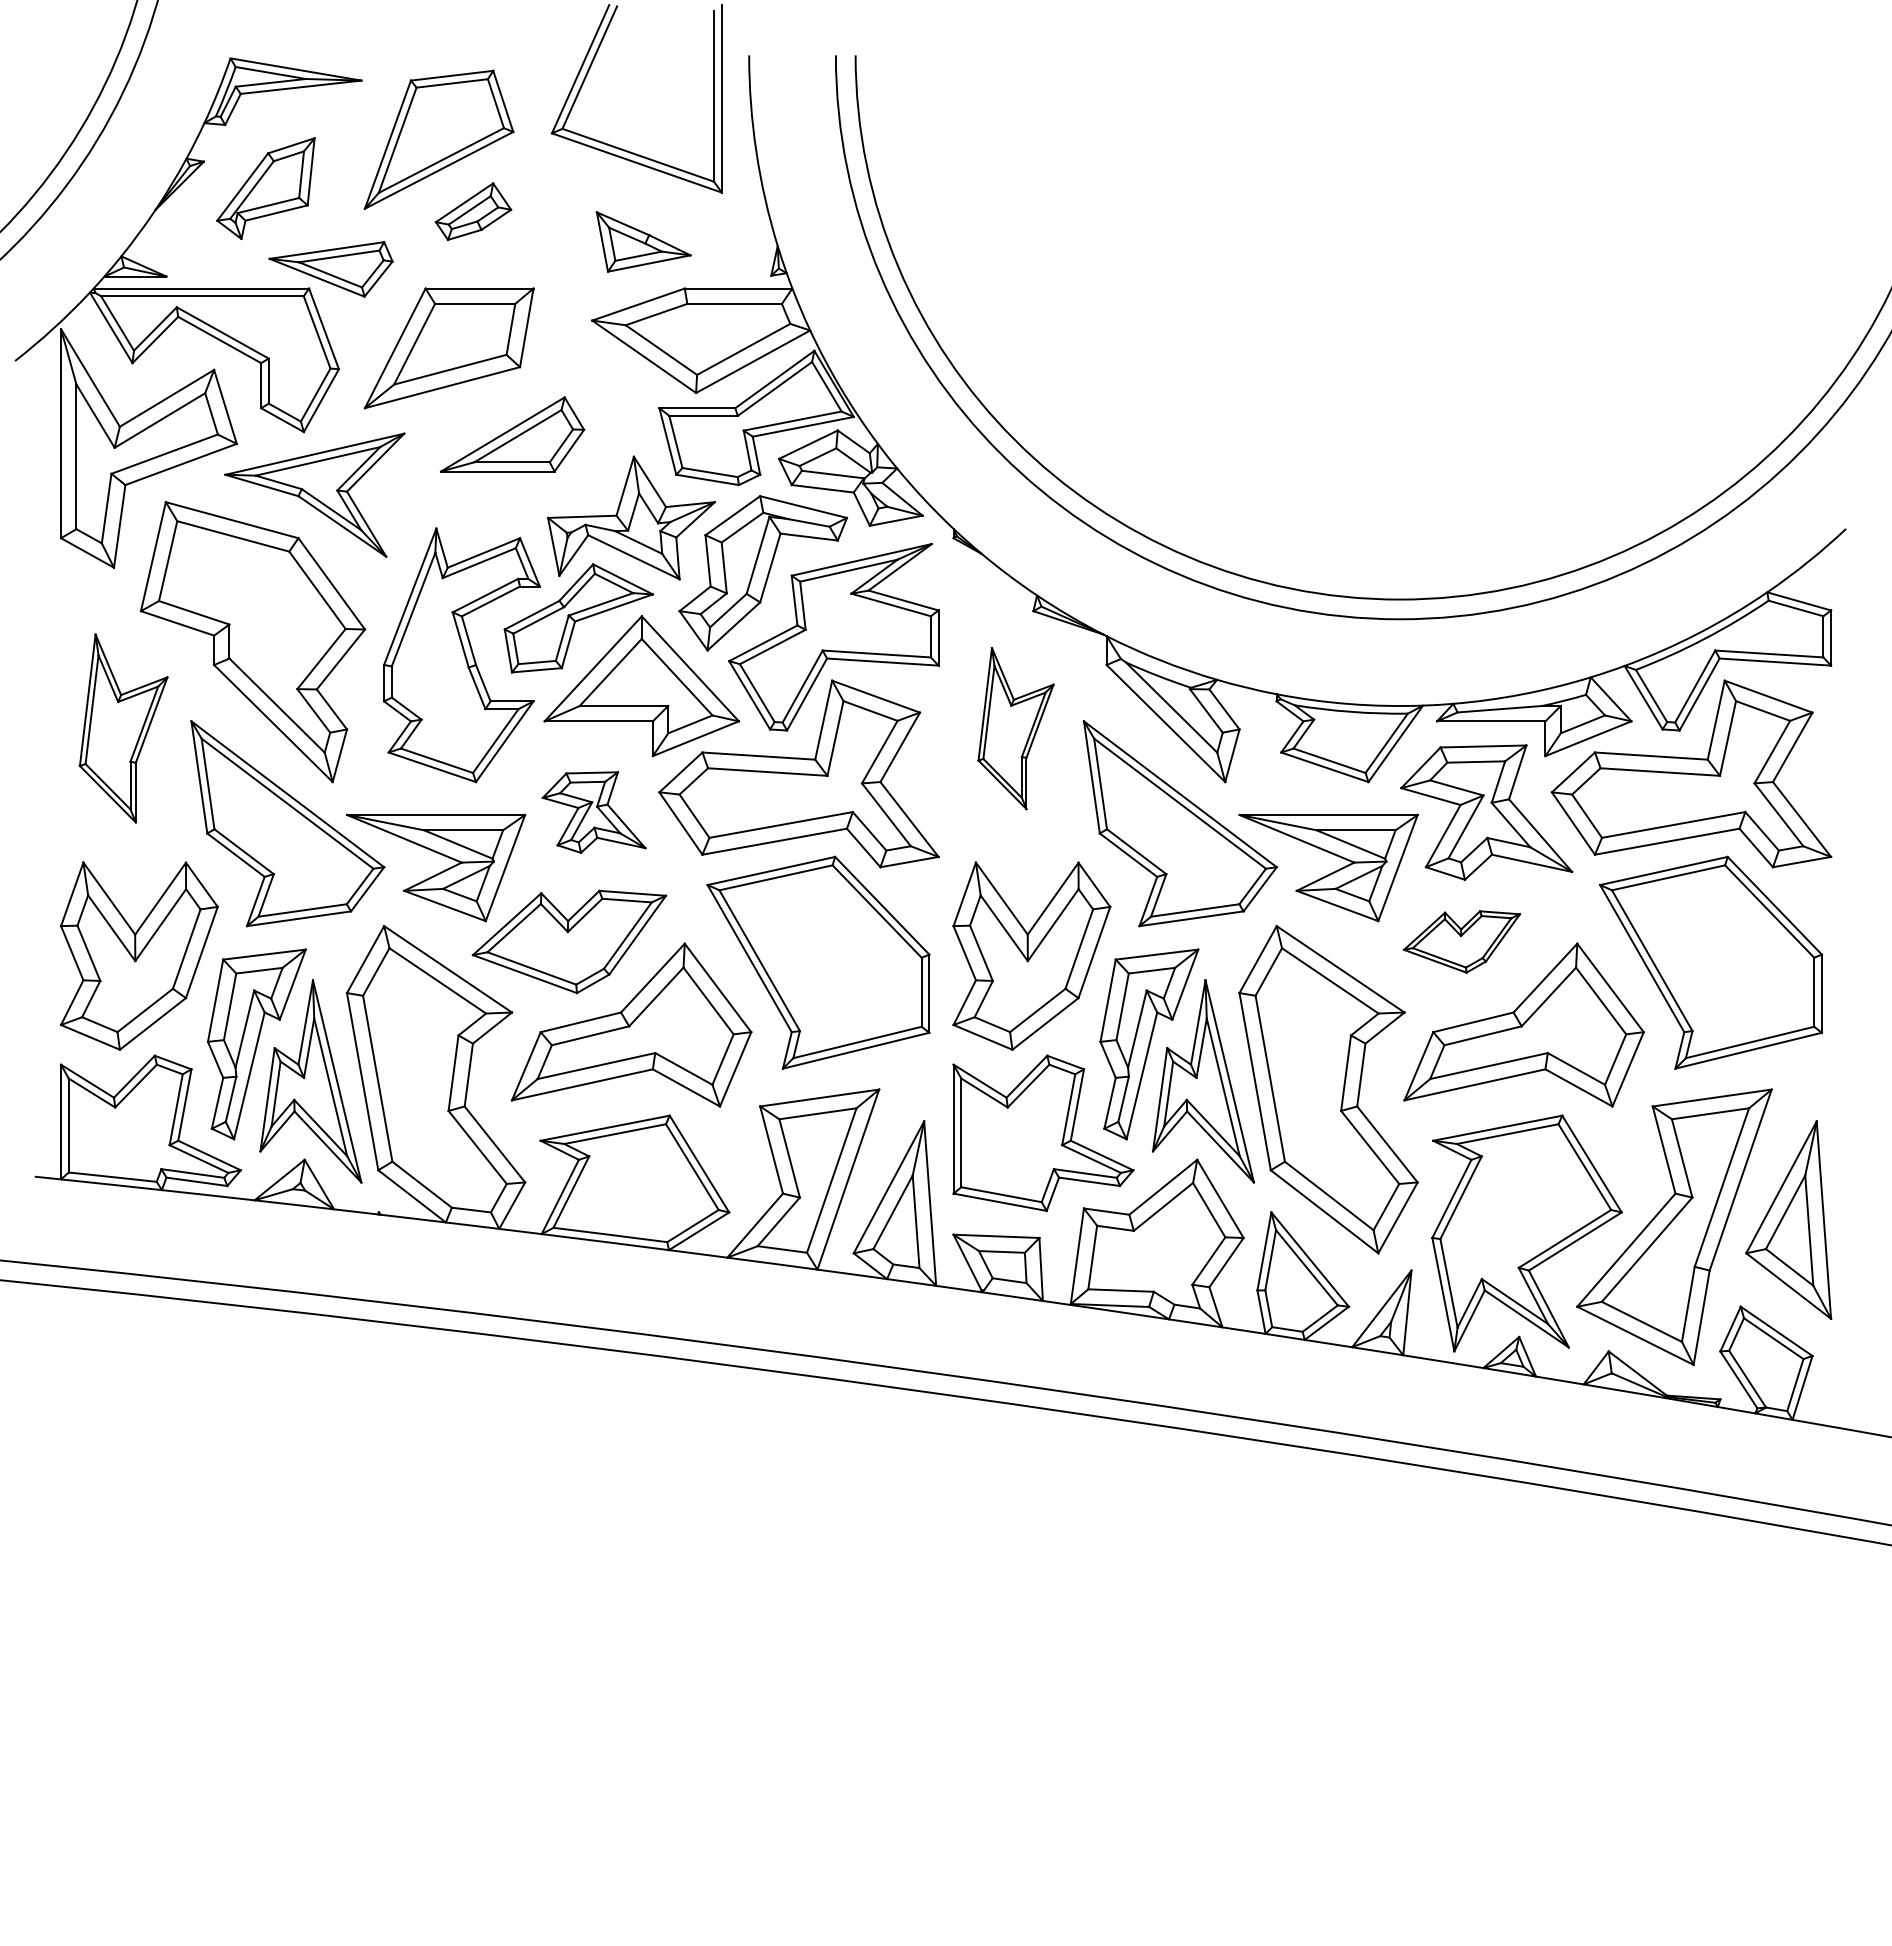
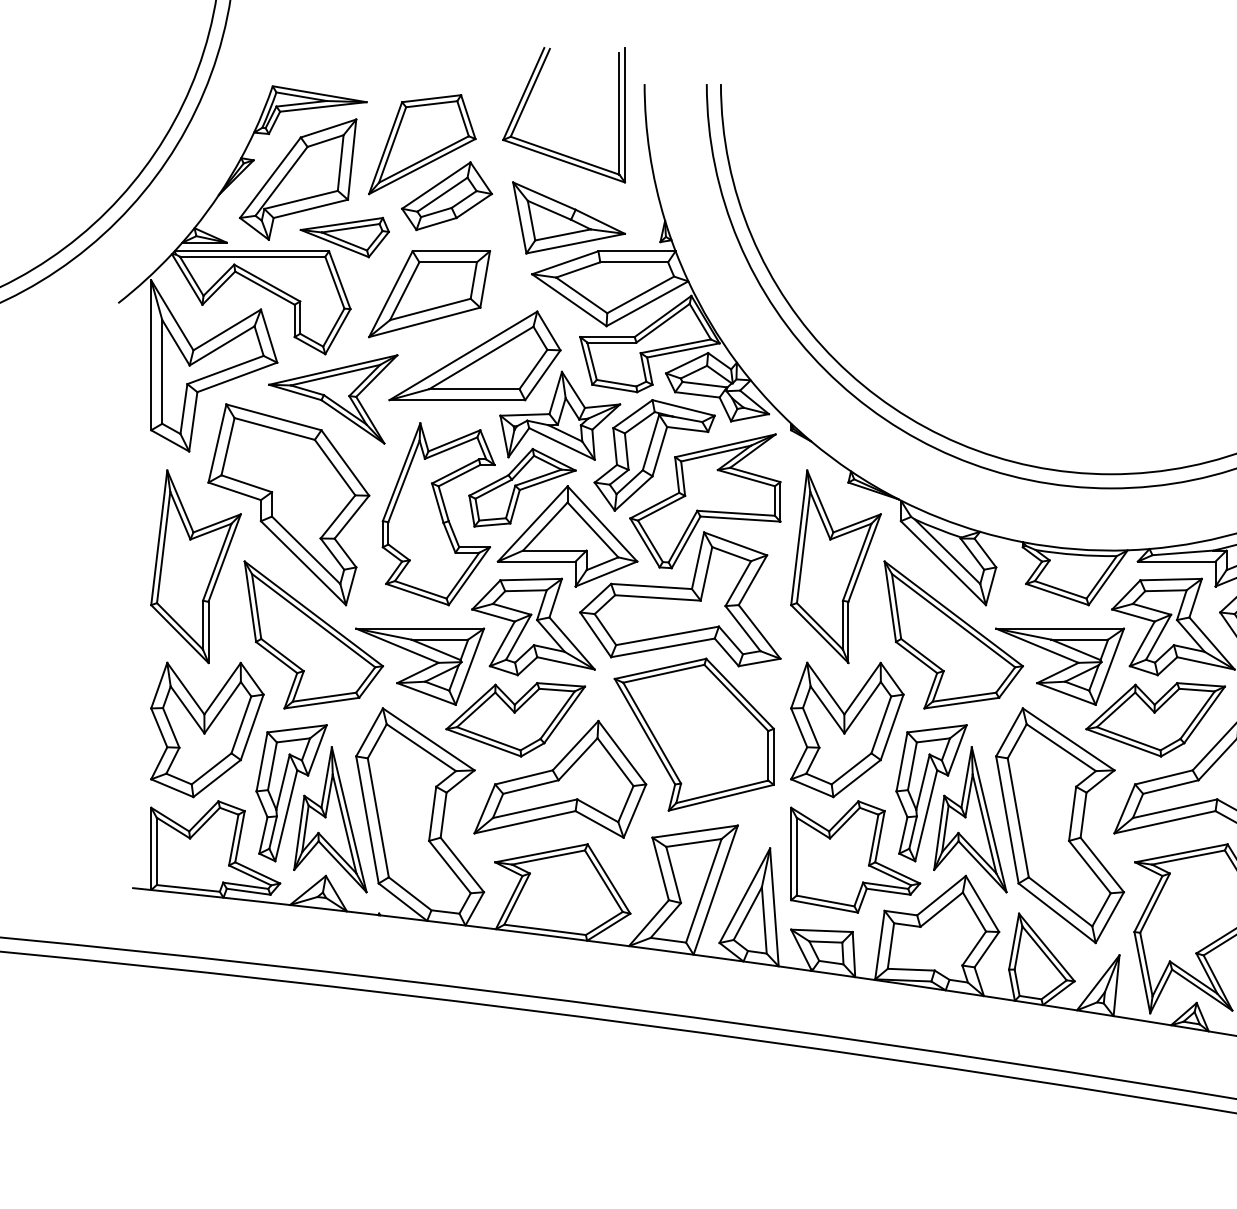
part: (265, 188) -> (297, 179), size x1.67
part: (473, 211) -> (446, 196), size x1.67
part: (643, 241) -> (568, 217), size x1.67
part: (512, 434) -> (474, 355), size x1.67
part: (123, 728) -> (196, 566), size x1.43
part: (1015, 728) -> (835, 566), size x1.67
part: (593, 812) -> (533, 626), size x1.67
part: (1461, 941) -> (1155, 719), size x1.67

